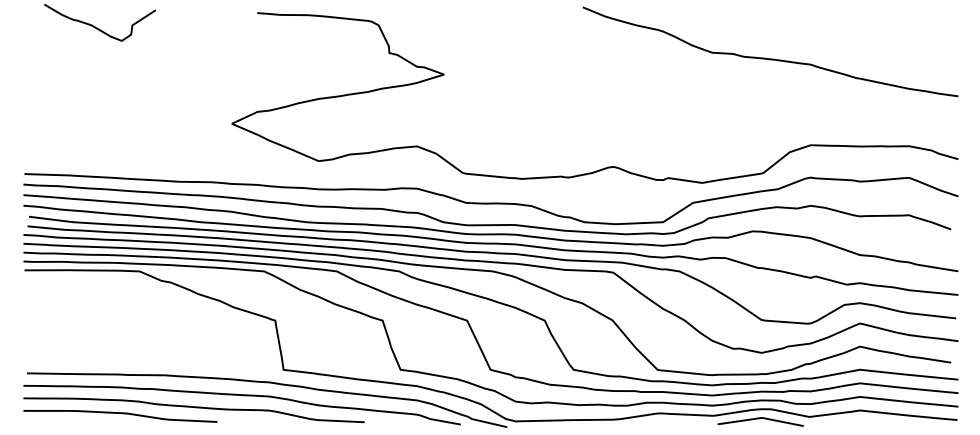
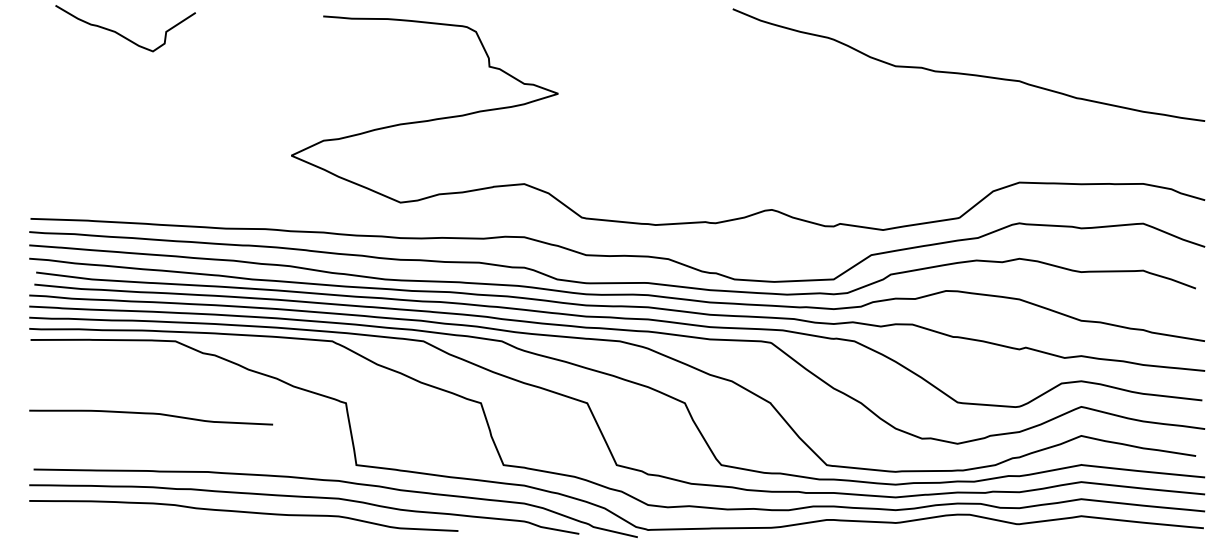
curve: (120, 413) -> (151, 414), moved
curve: (760, 418) -> (956, 526), removed

